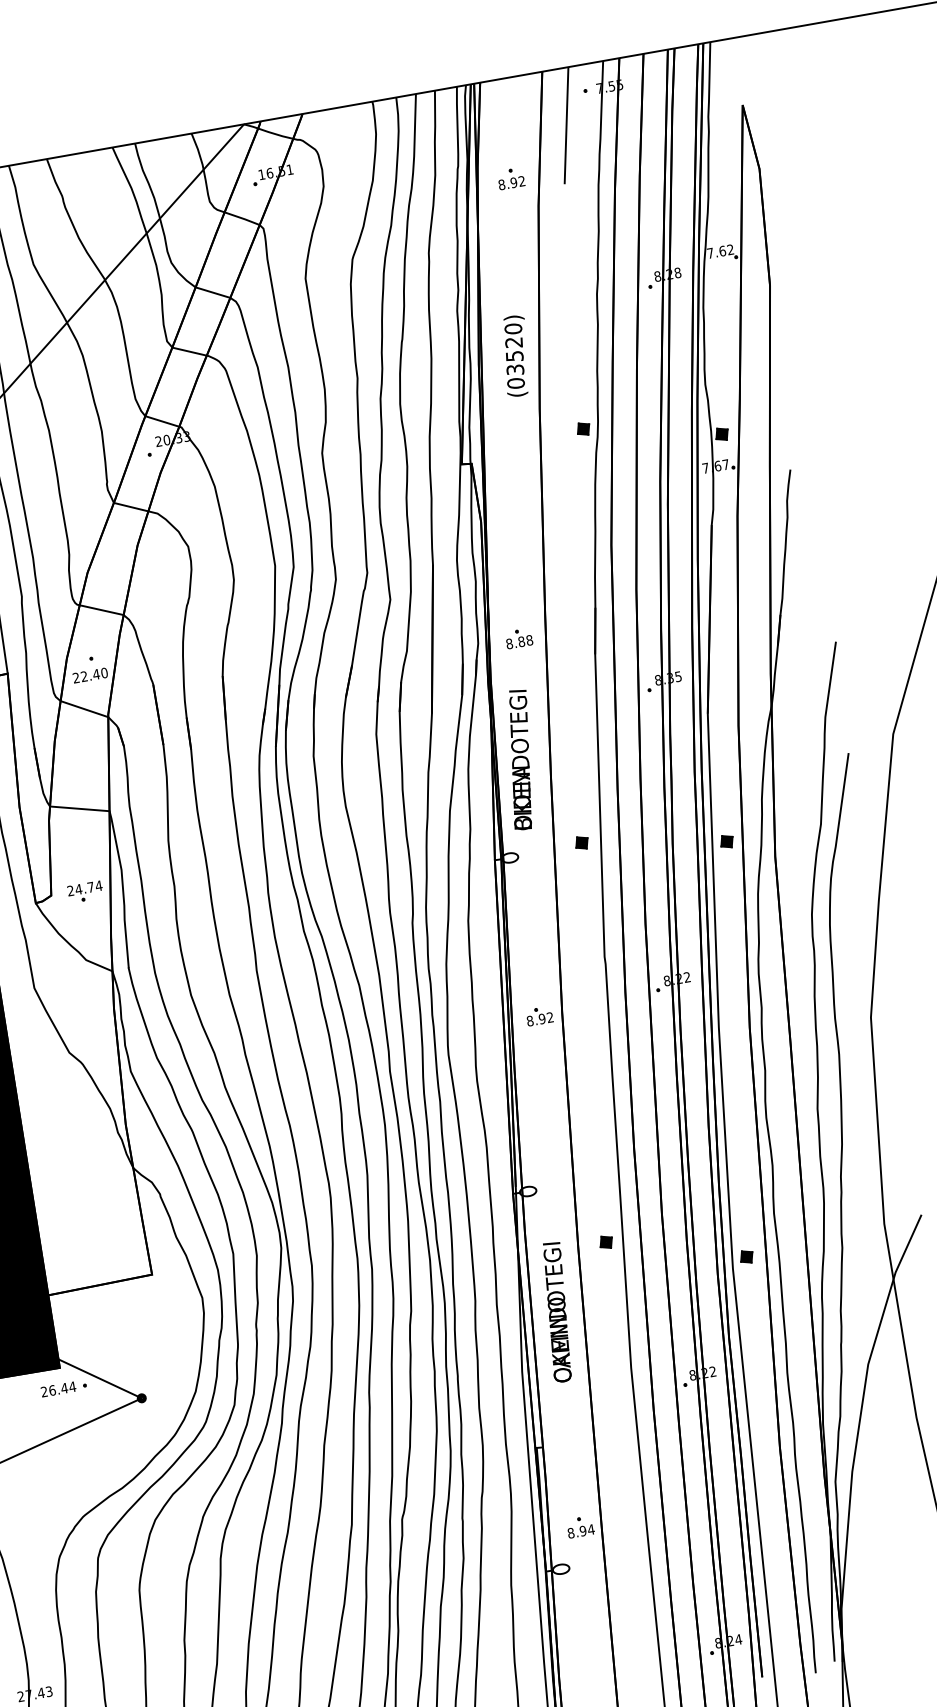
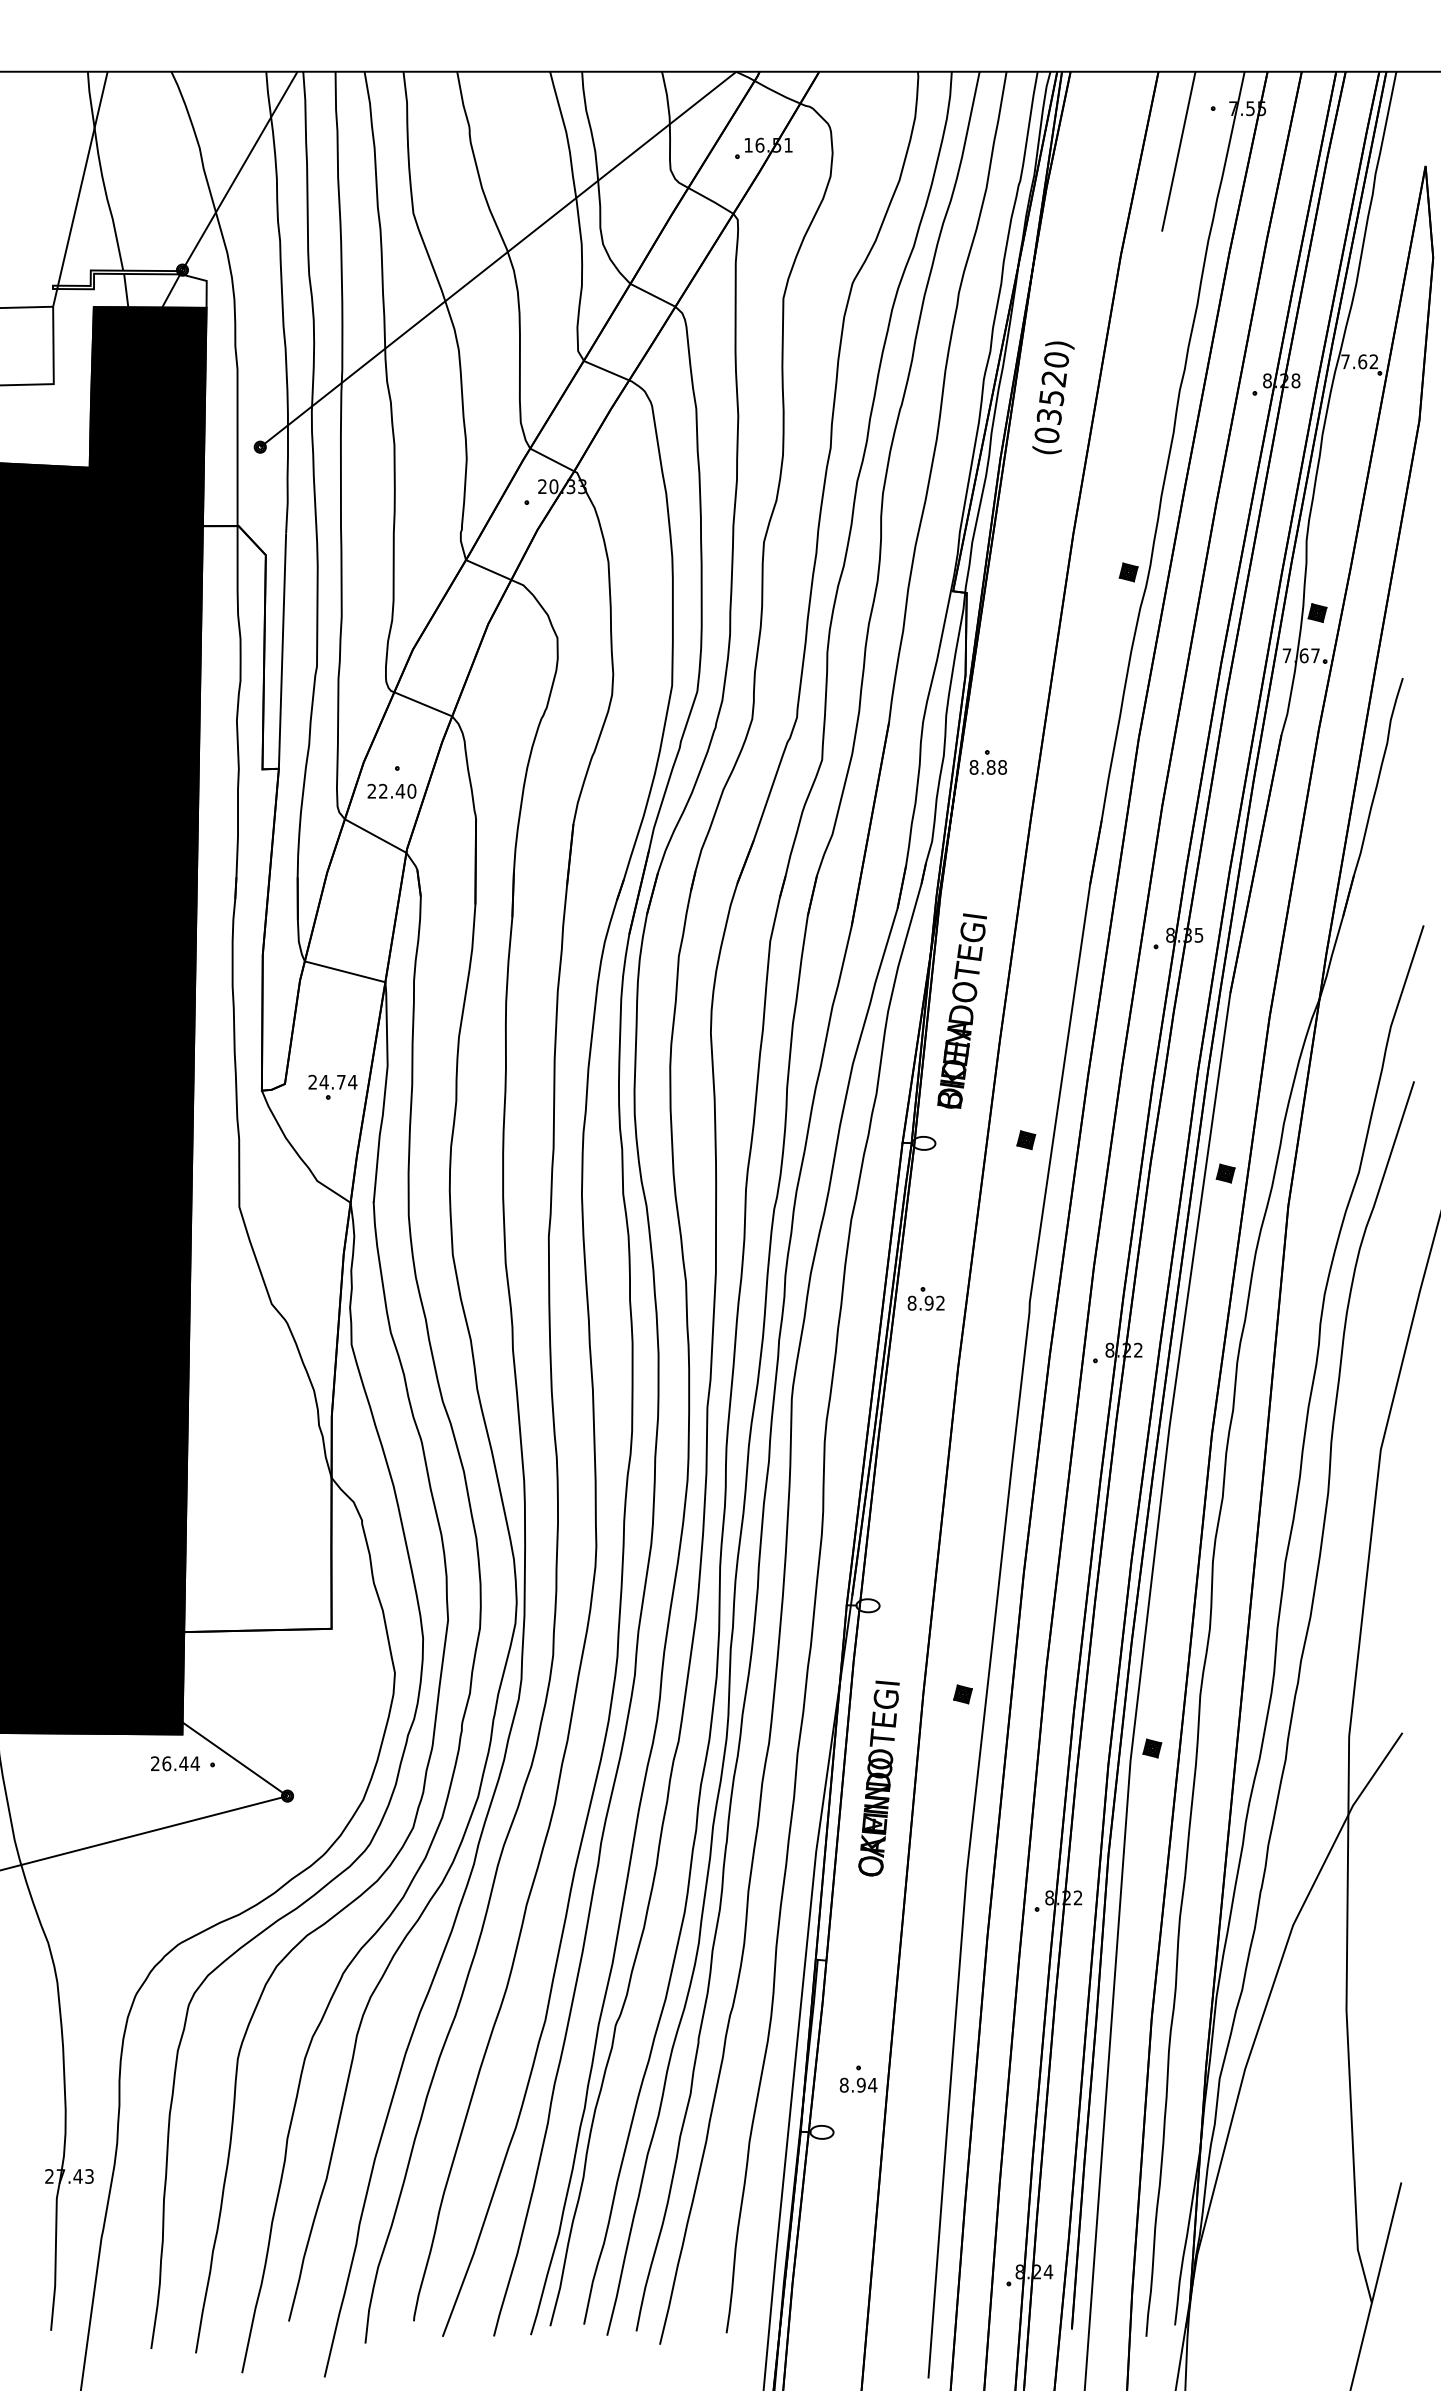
part: (510, 178) -> (1089, 210), removed
text: (515, 355) -> (1053, 397), moved
part: (518, 638) -> (987, 762), moved
part: (539, 1016) -> (925, 1298), moved

